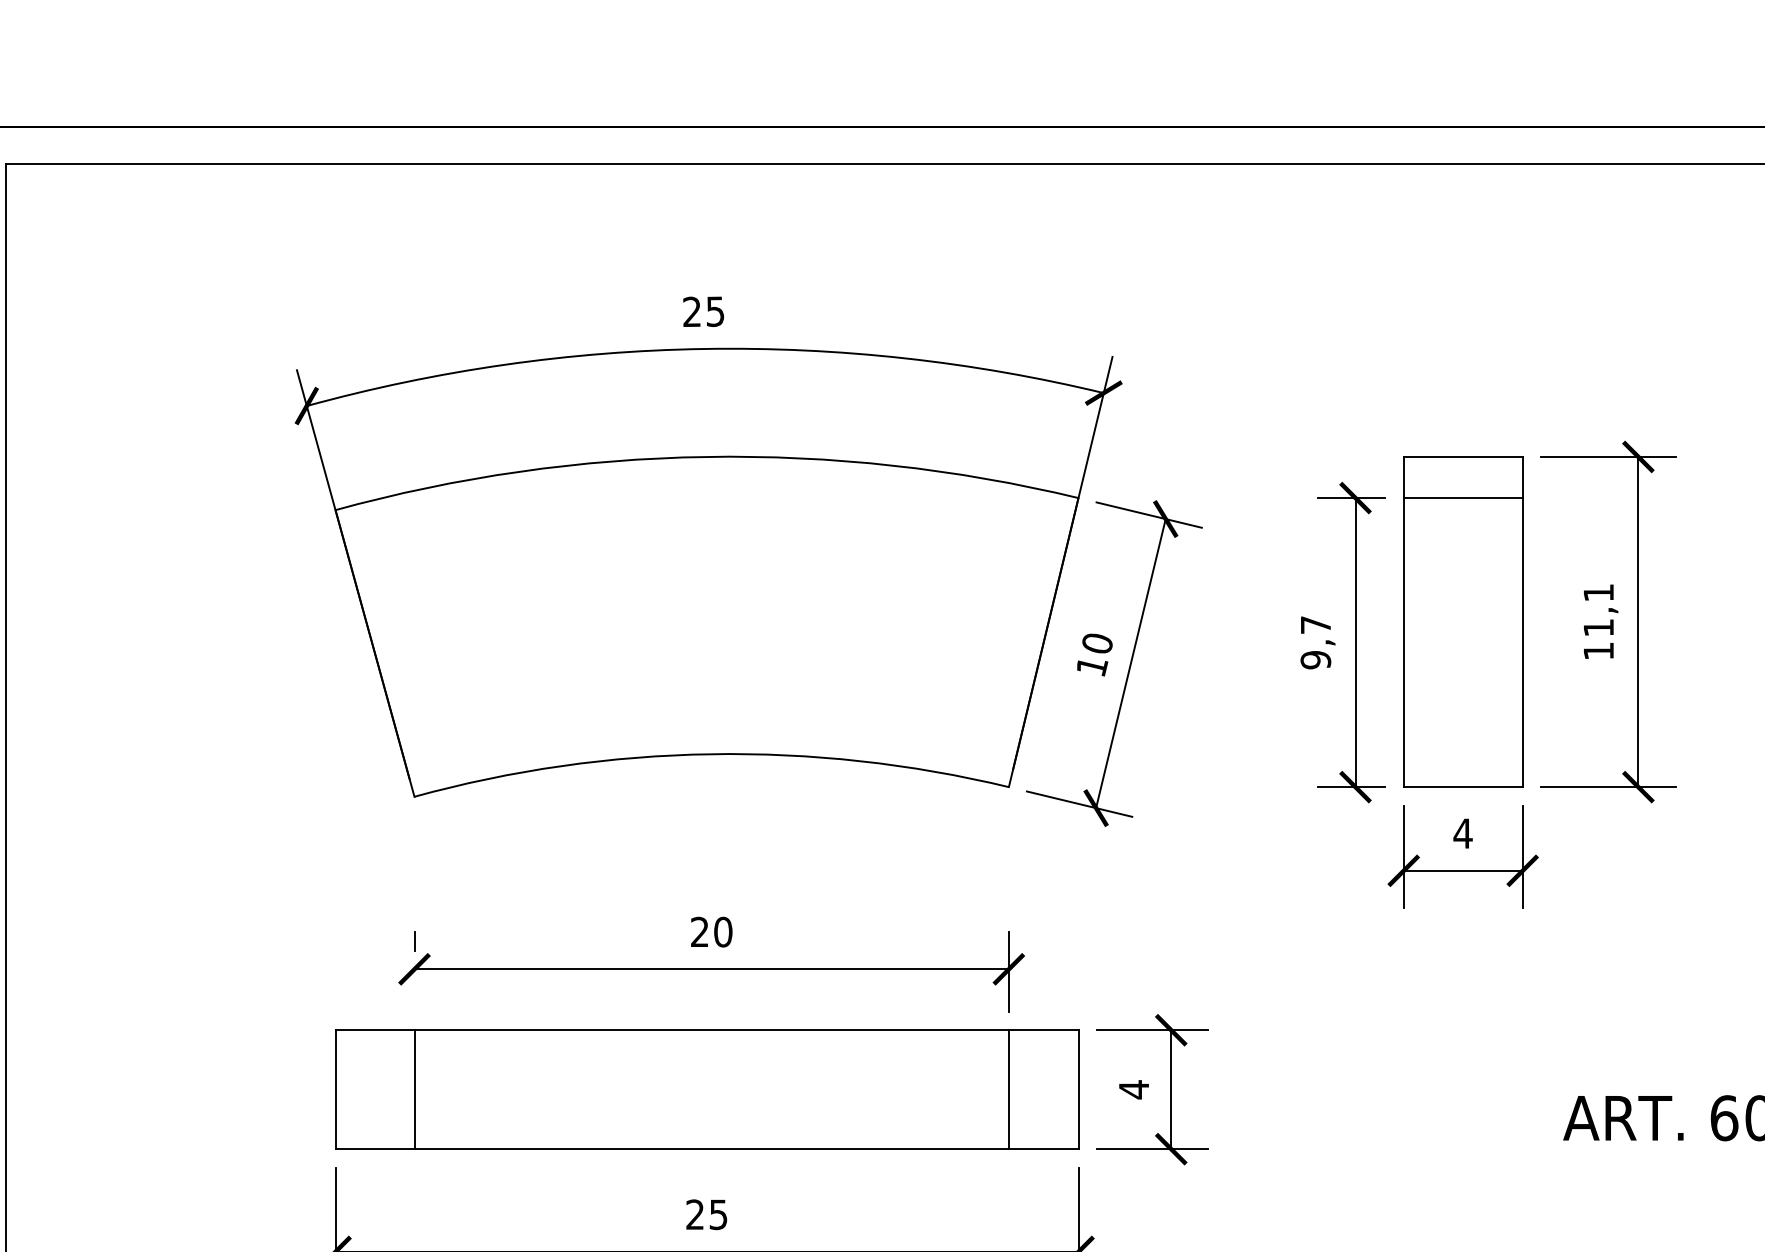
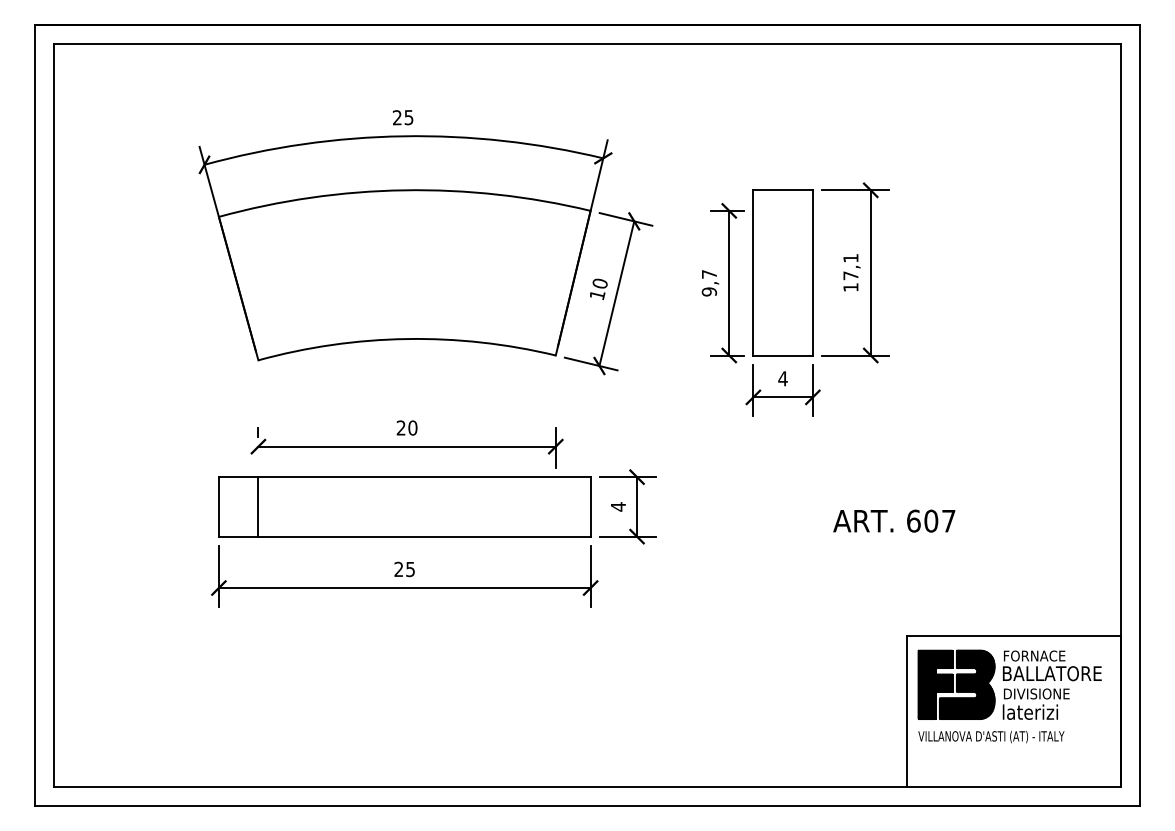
line: (1461, 497) -> (782, 210), removed
text: (1597, 627) -> (850, 275), 11,1 -> 17,1
line: (1008, 1088) -> (555, 506), removed

